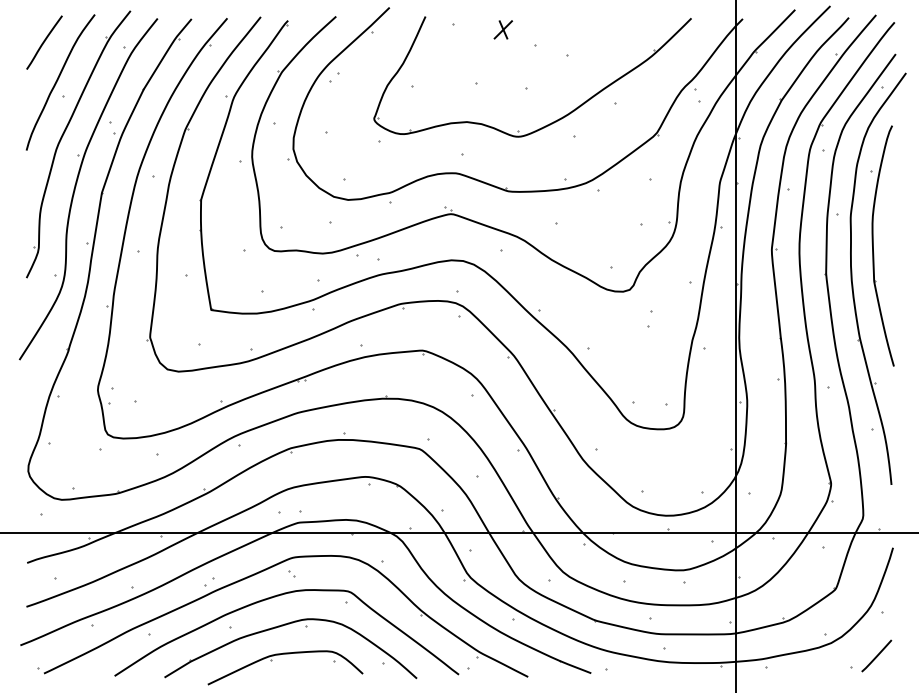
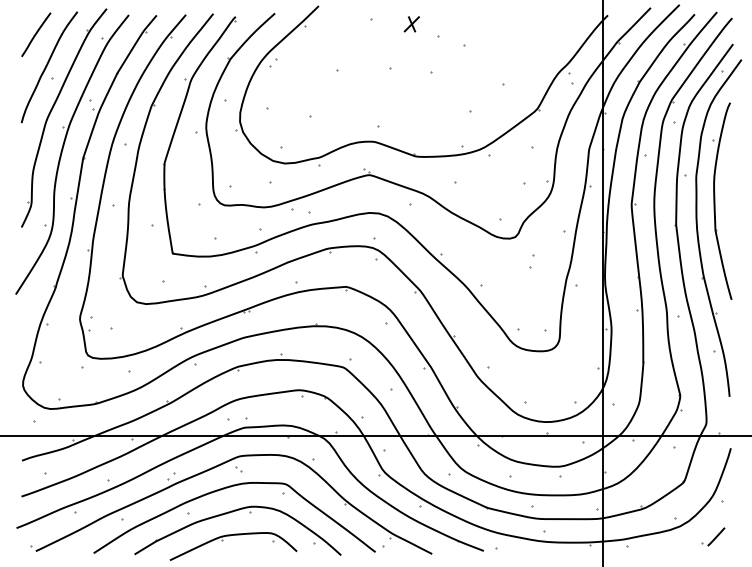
part: (556, 119) -> (455, 97), removed
part: (871, 655) -> (713, 536), size x0.7

